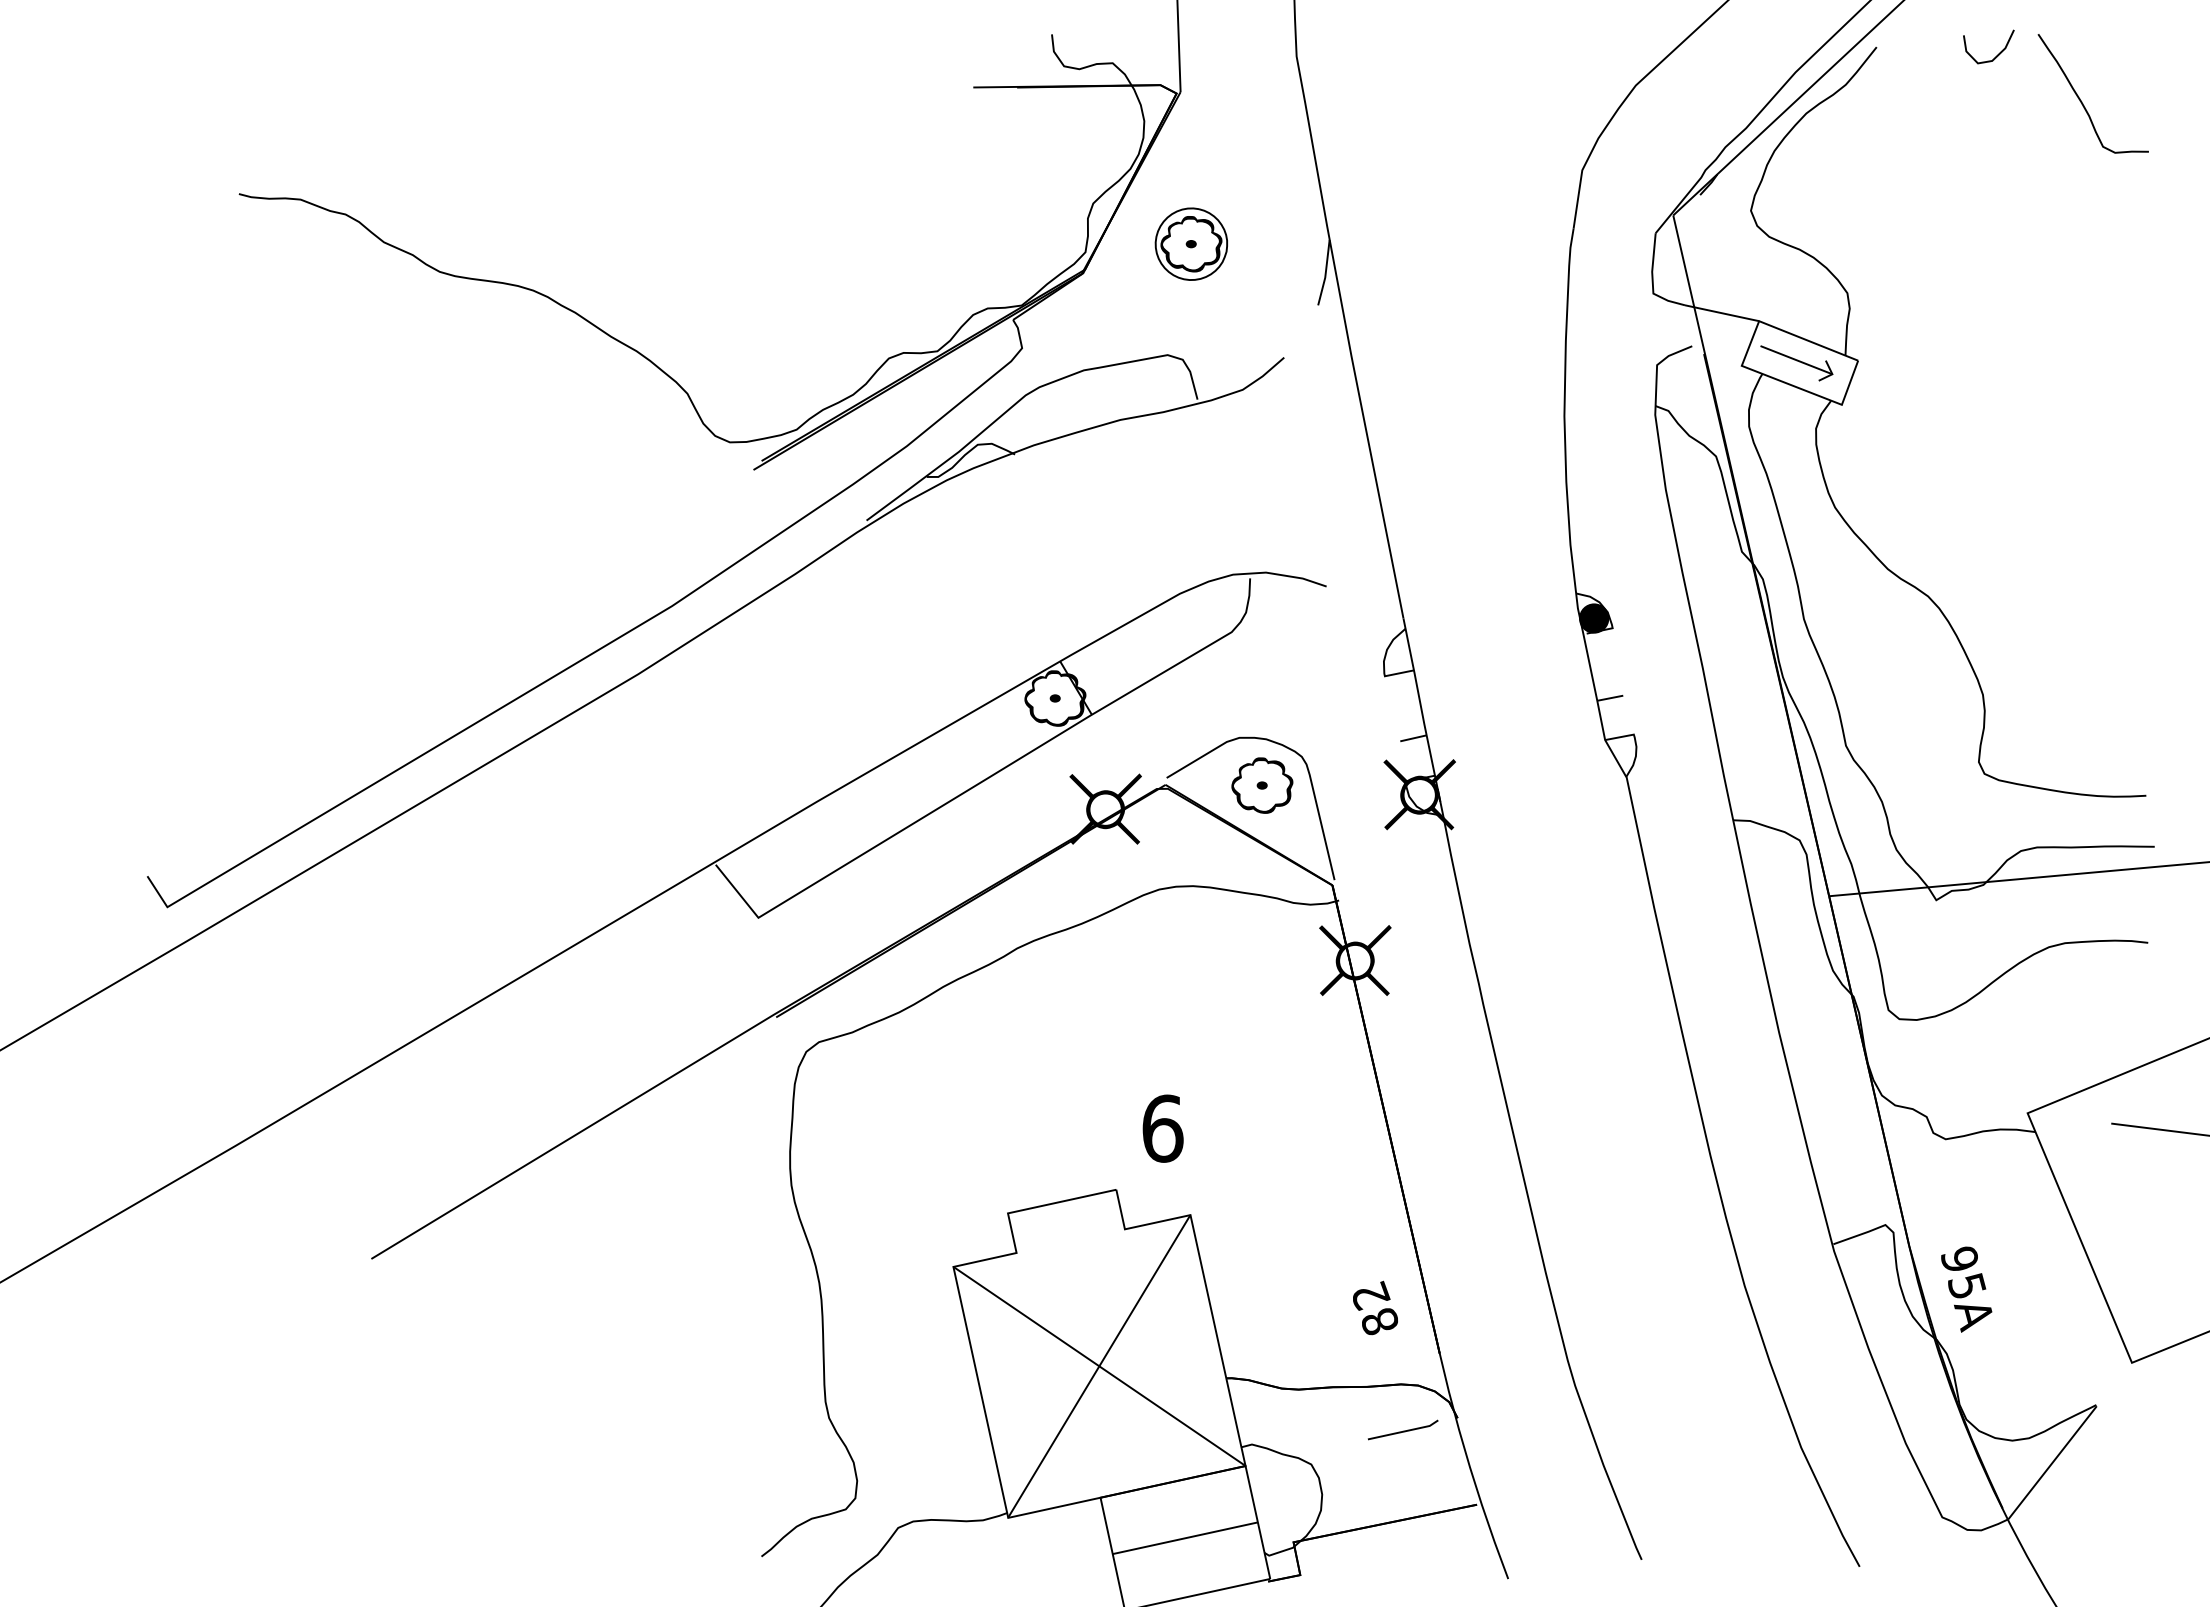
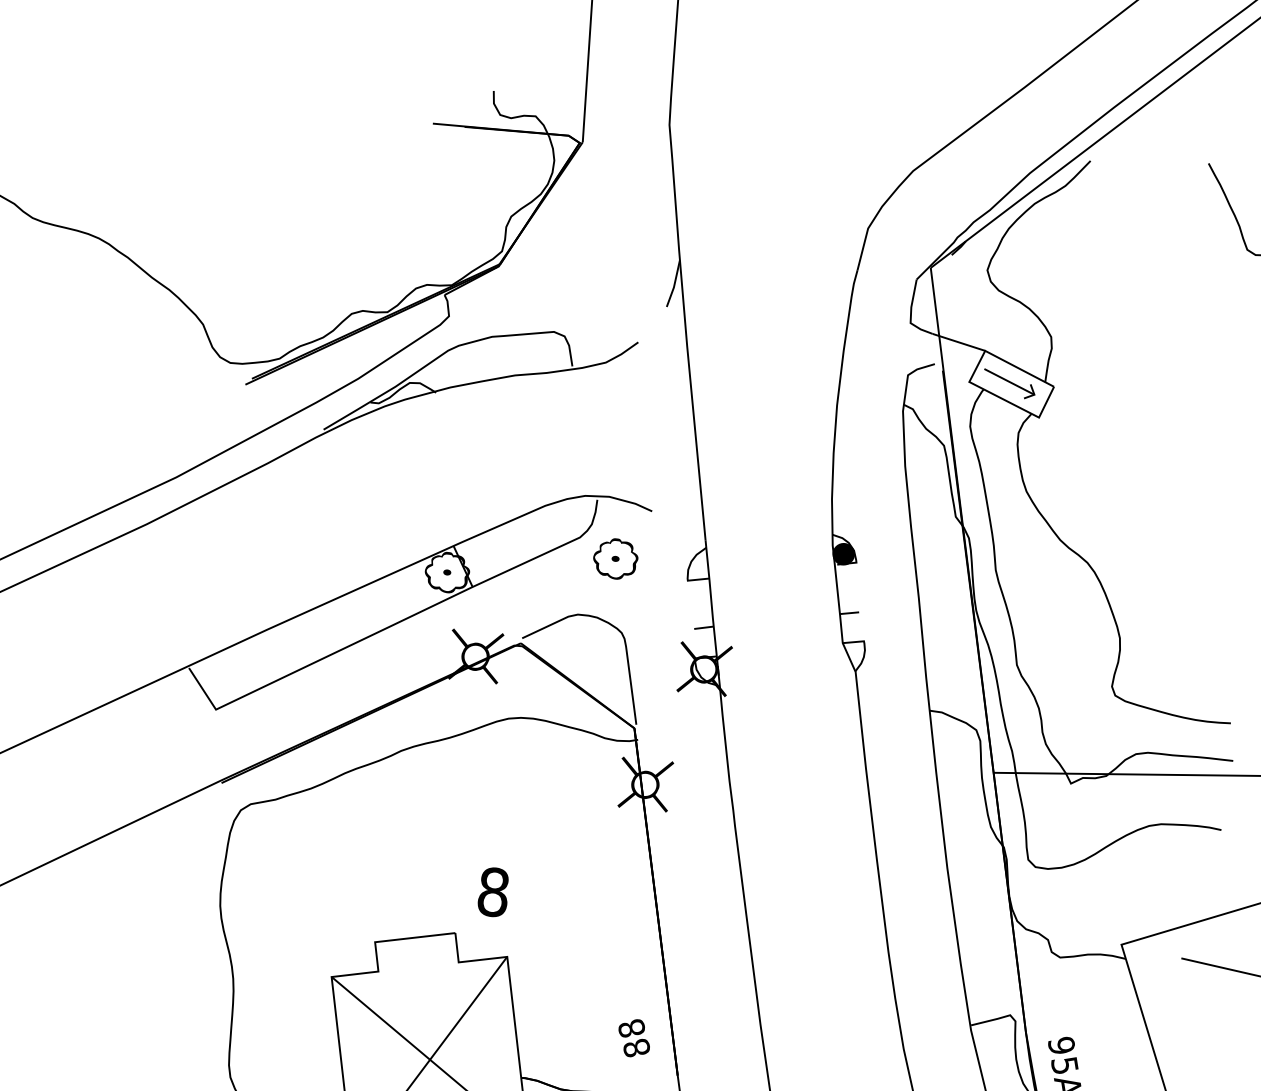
curve: (1997, 54) -> (1177, 175), removed
part: (1190, 243) -> (578, 252), removed
part: (1262, 785) -> (615, 558), moved
text: (1162, 1128) -> (493, 892), 6 -> 8
text: (1371, 1295) -> (632, 1028), 82 -> 88

